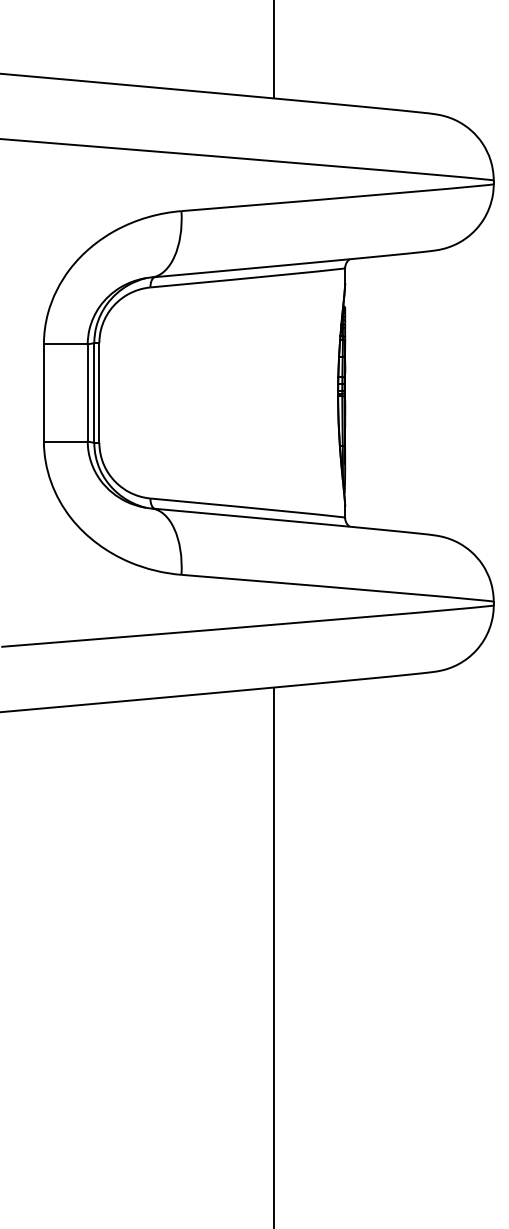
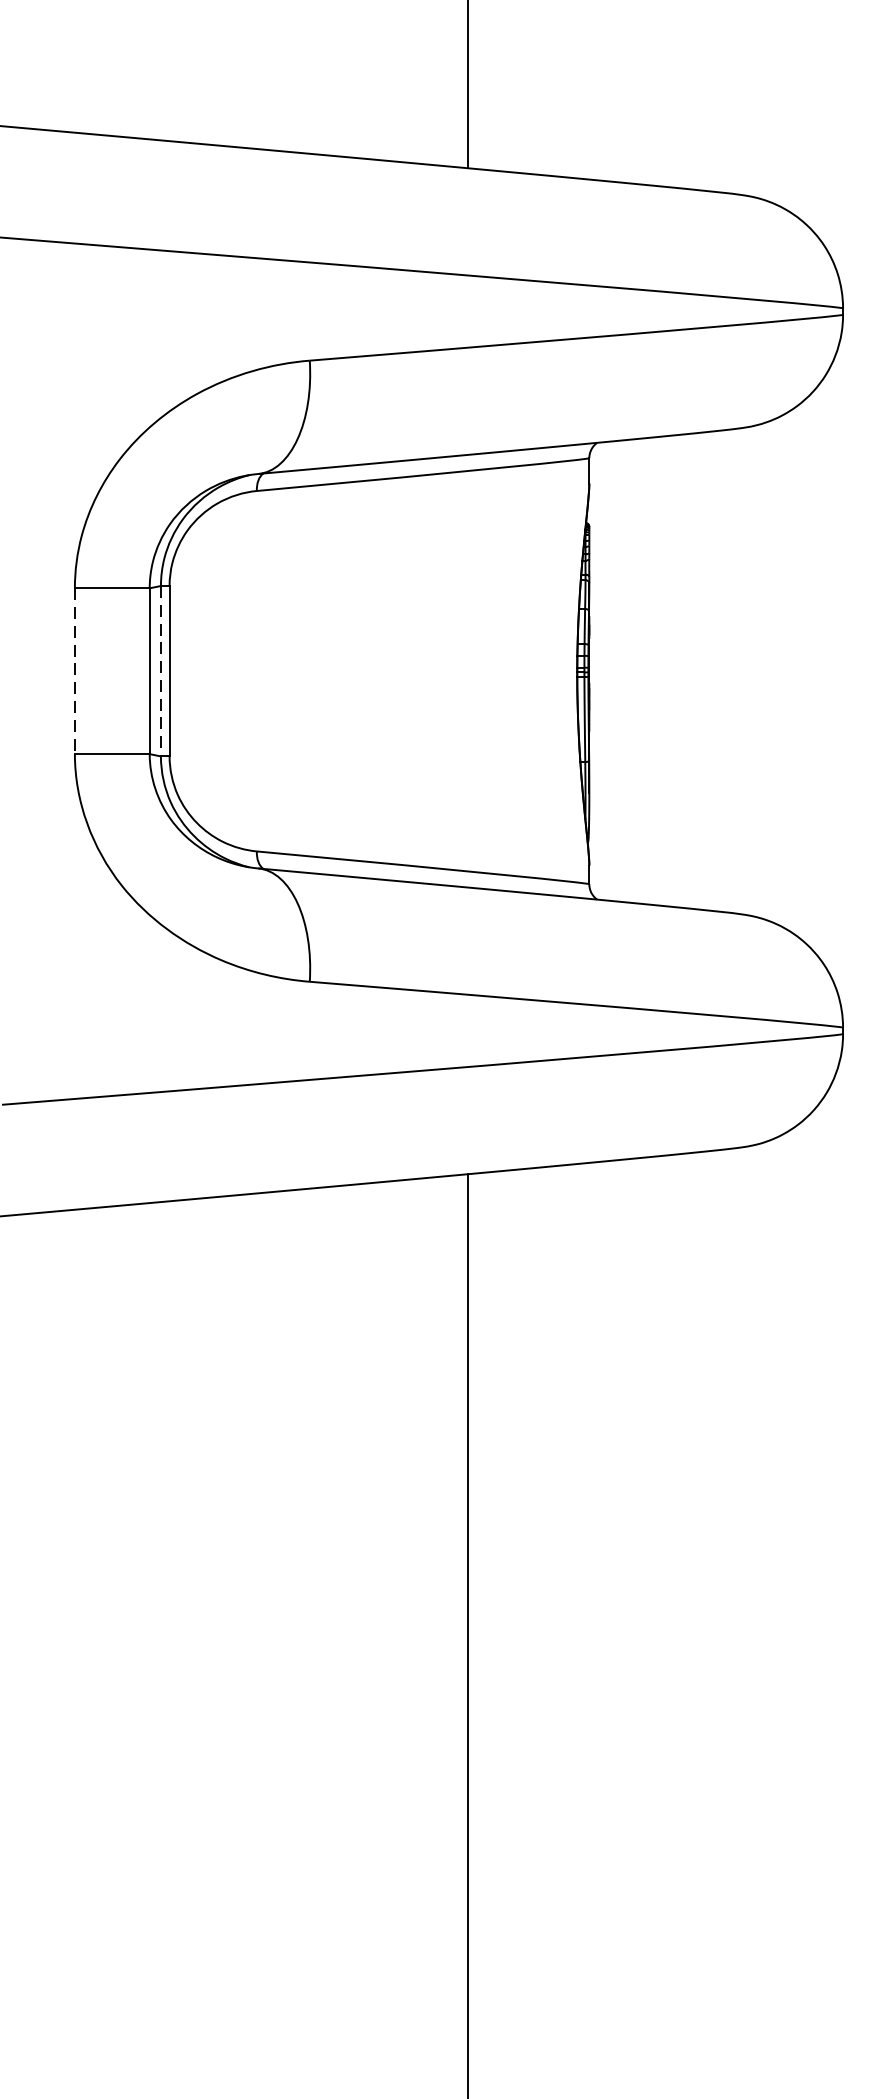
line: (43, 392) -> (74, 670), solid -> dashed
line: (94, 392) -> (161, 670), solid -> dashed

